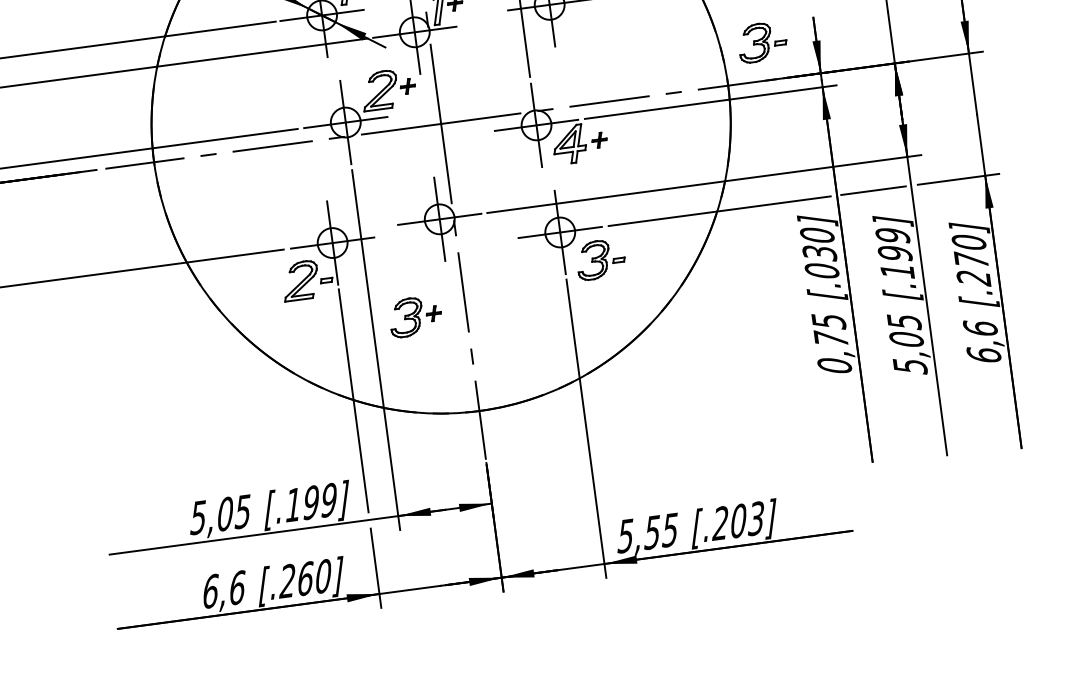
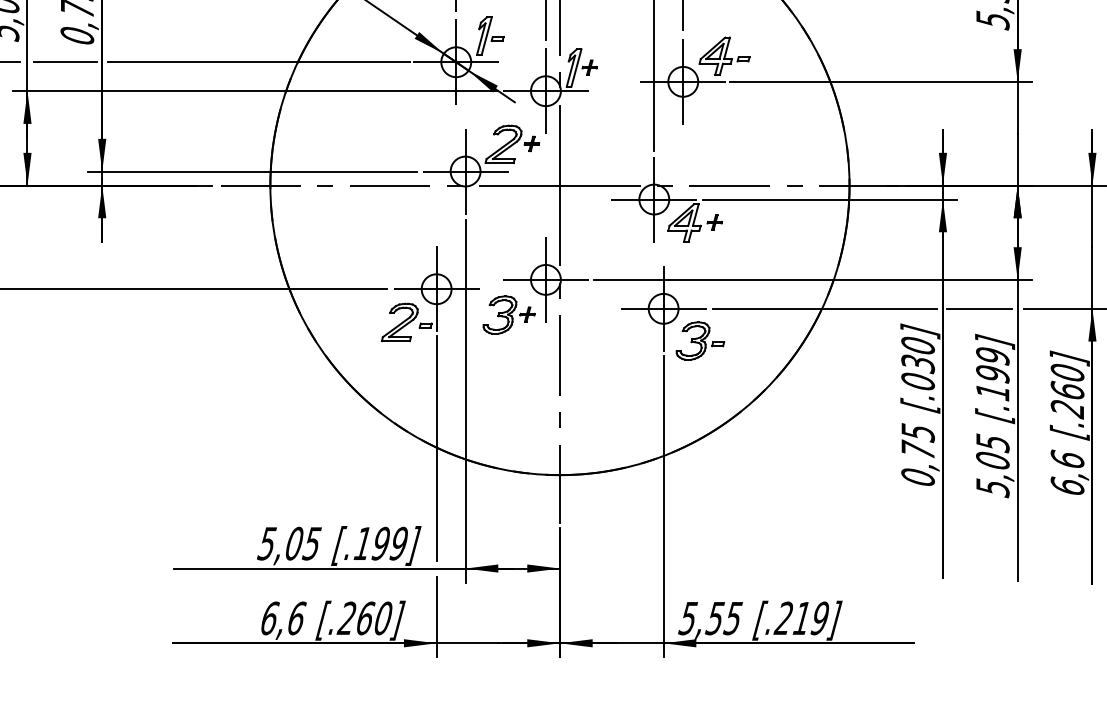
part: (762, 41) -> (889, 146), removed
text: (971, 259) -> (1067, 389), [.270] -> [.260]
part: (414, 316) -> (508, 314), moved
text: (746, 519) -> (810, 618), [.203] -> [.219]

